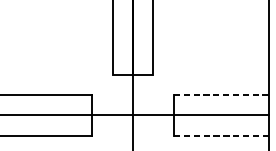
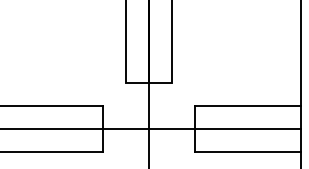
line: (222, 95) -> (248, 106), dashed -> solid
line: (221, 135) -> (247, 151), dashed -> solid

